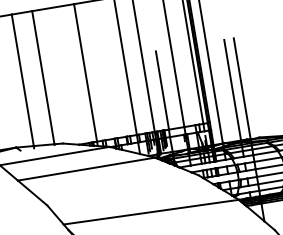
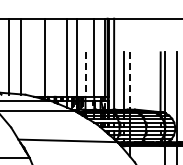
line: (241, 89) -> (129, 81), solid -> dashed
line: (162, 92) -> (85, 75), solid -> dashed

